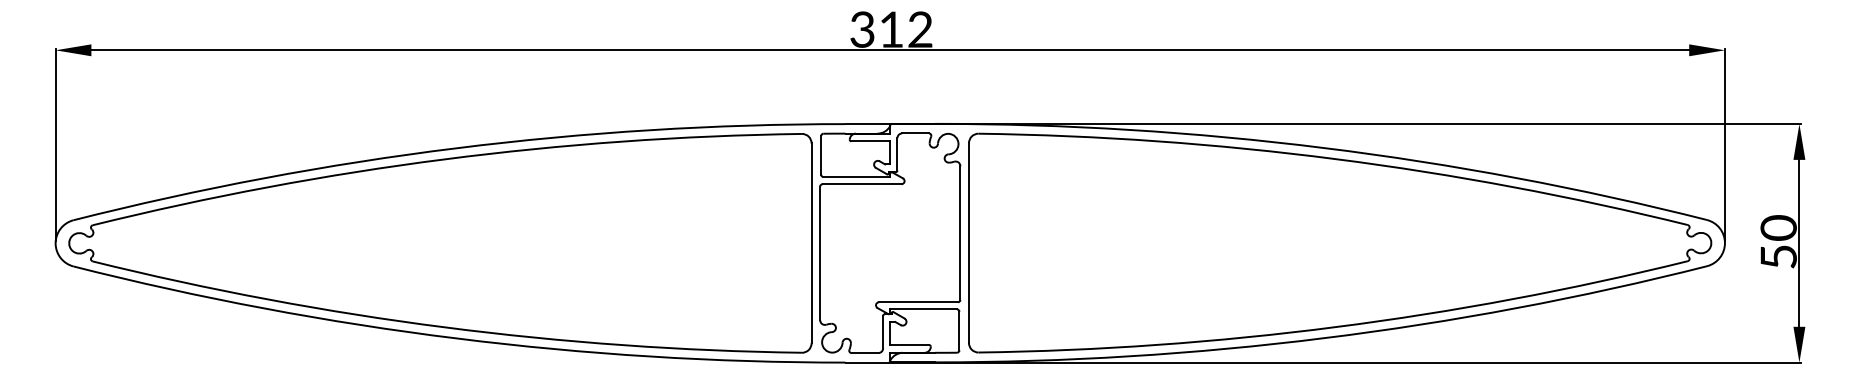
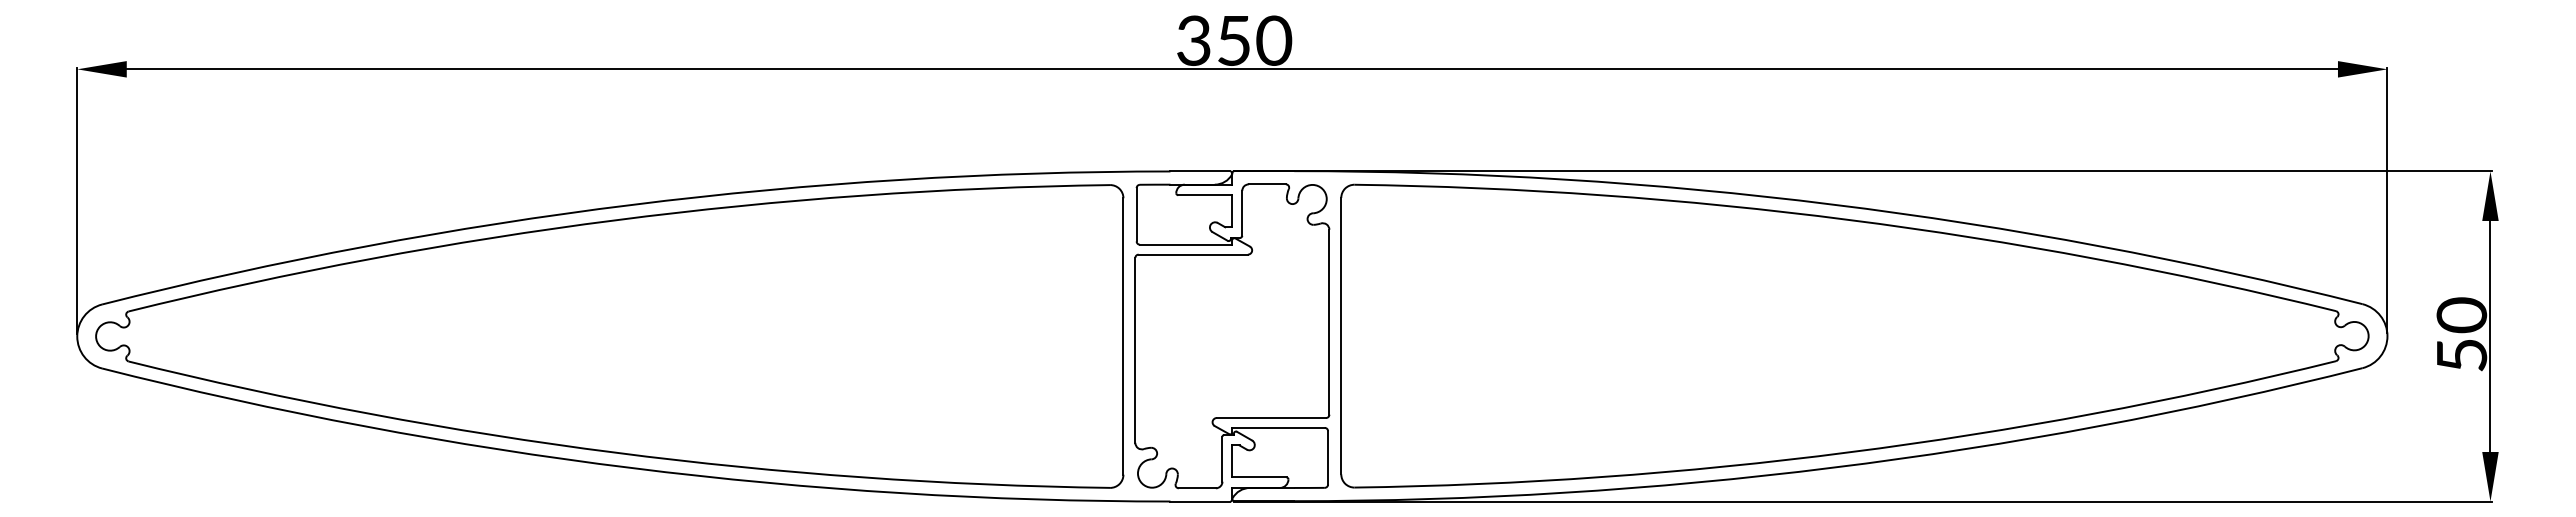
text: (907, 29) -> (1255, 40), 312 -> 350

